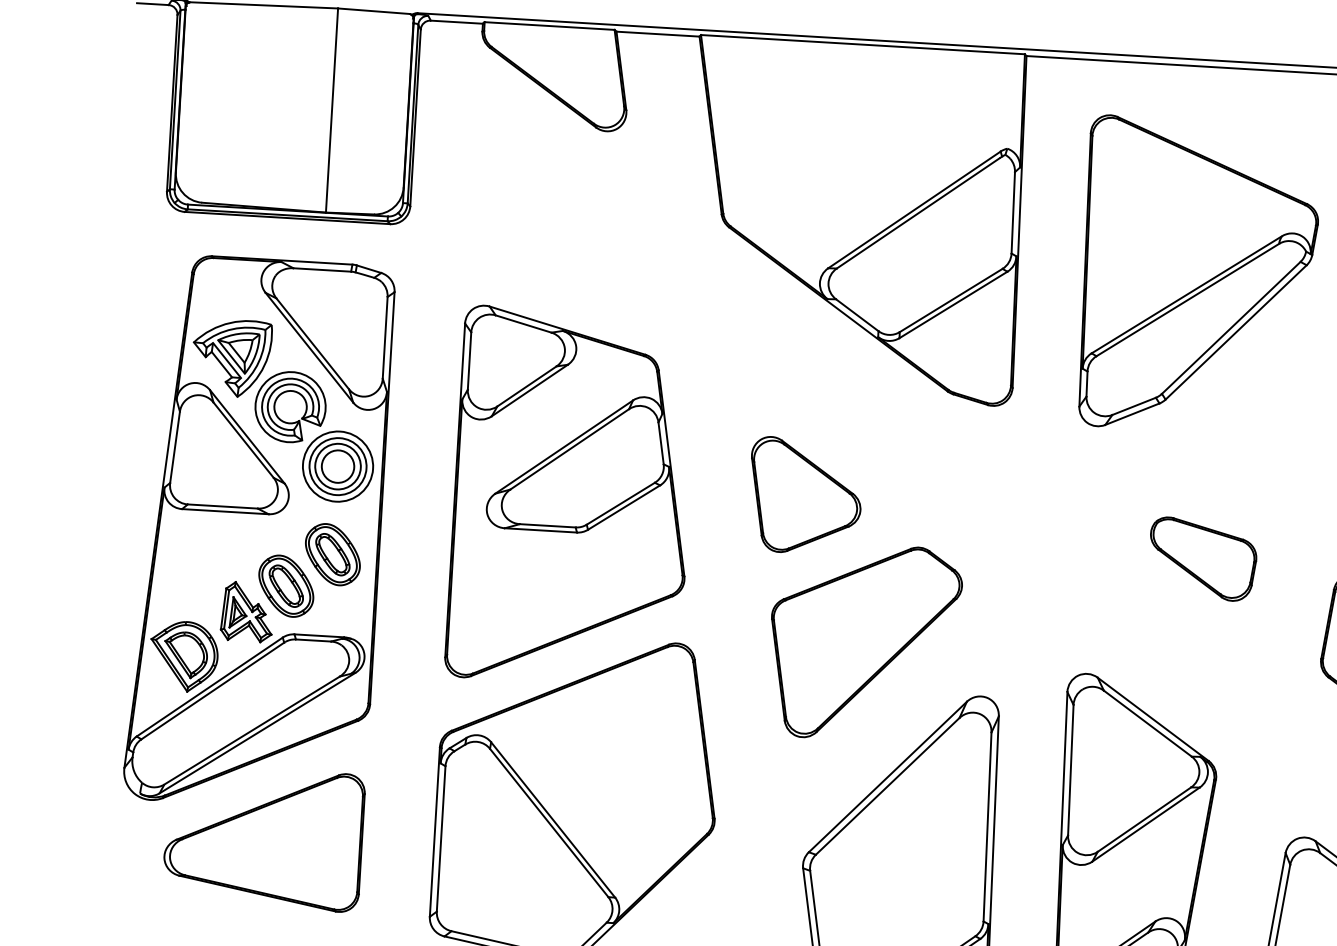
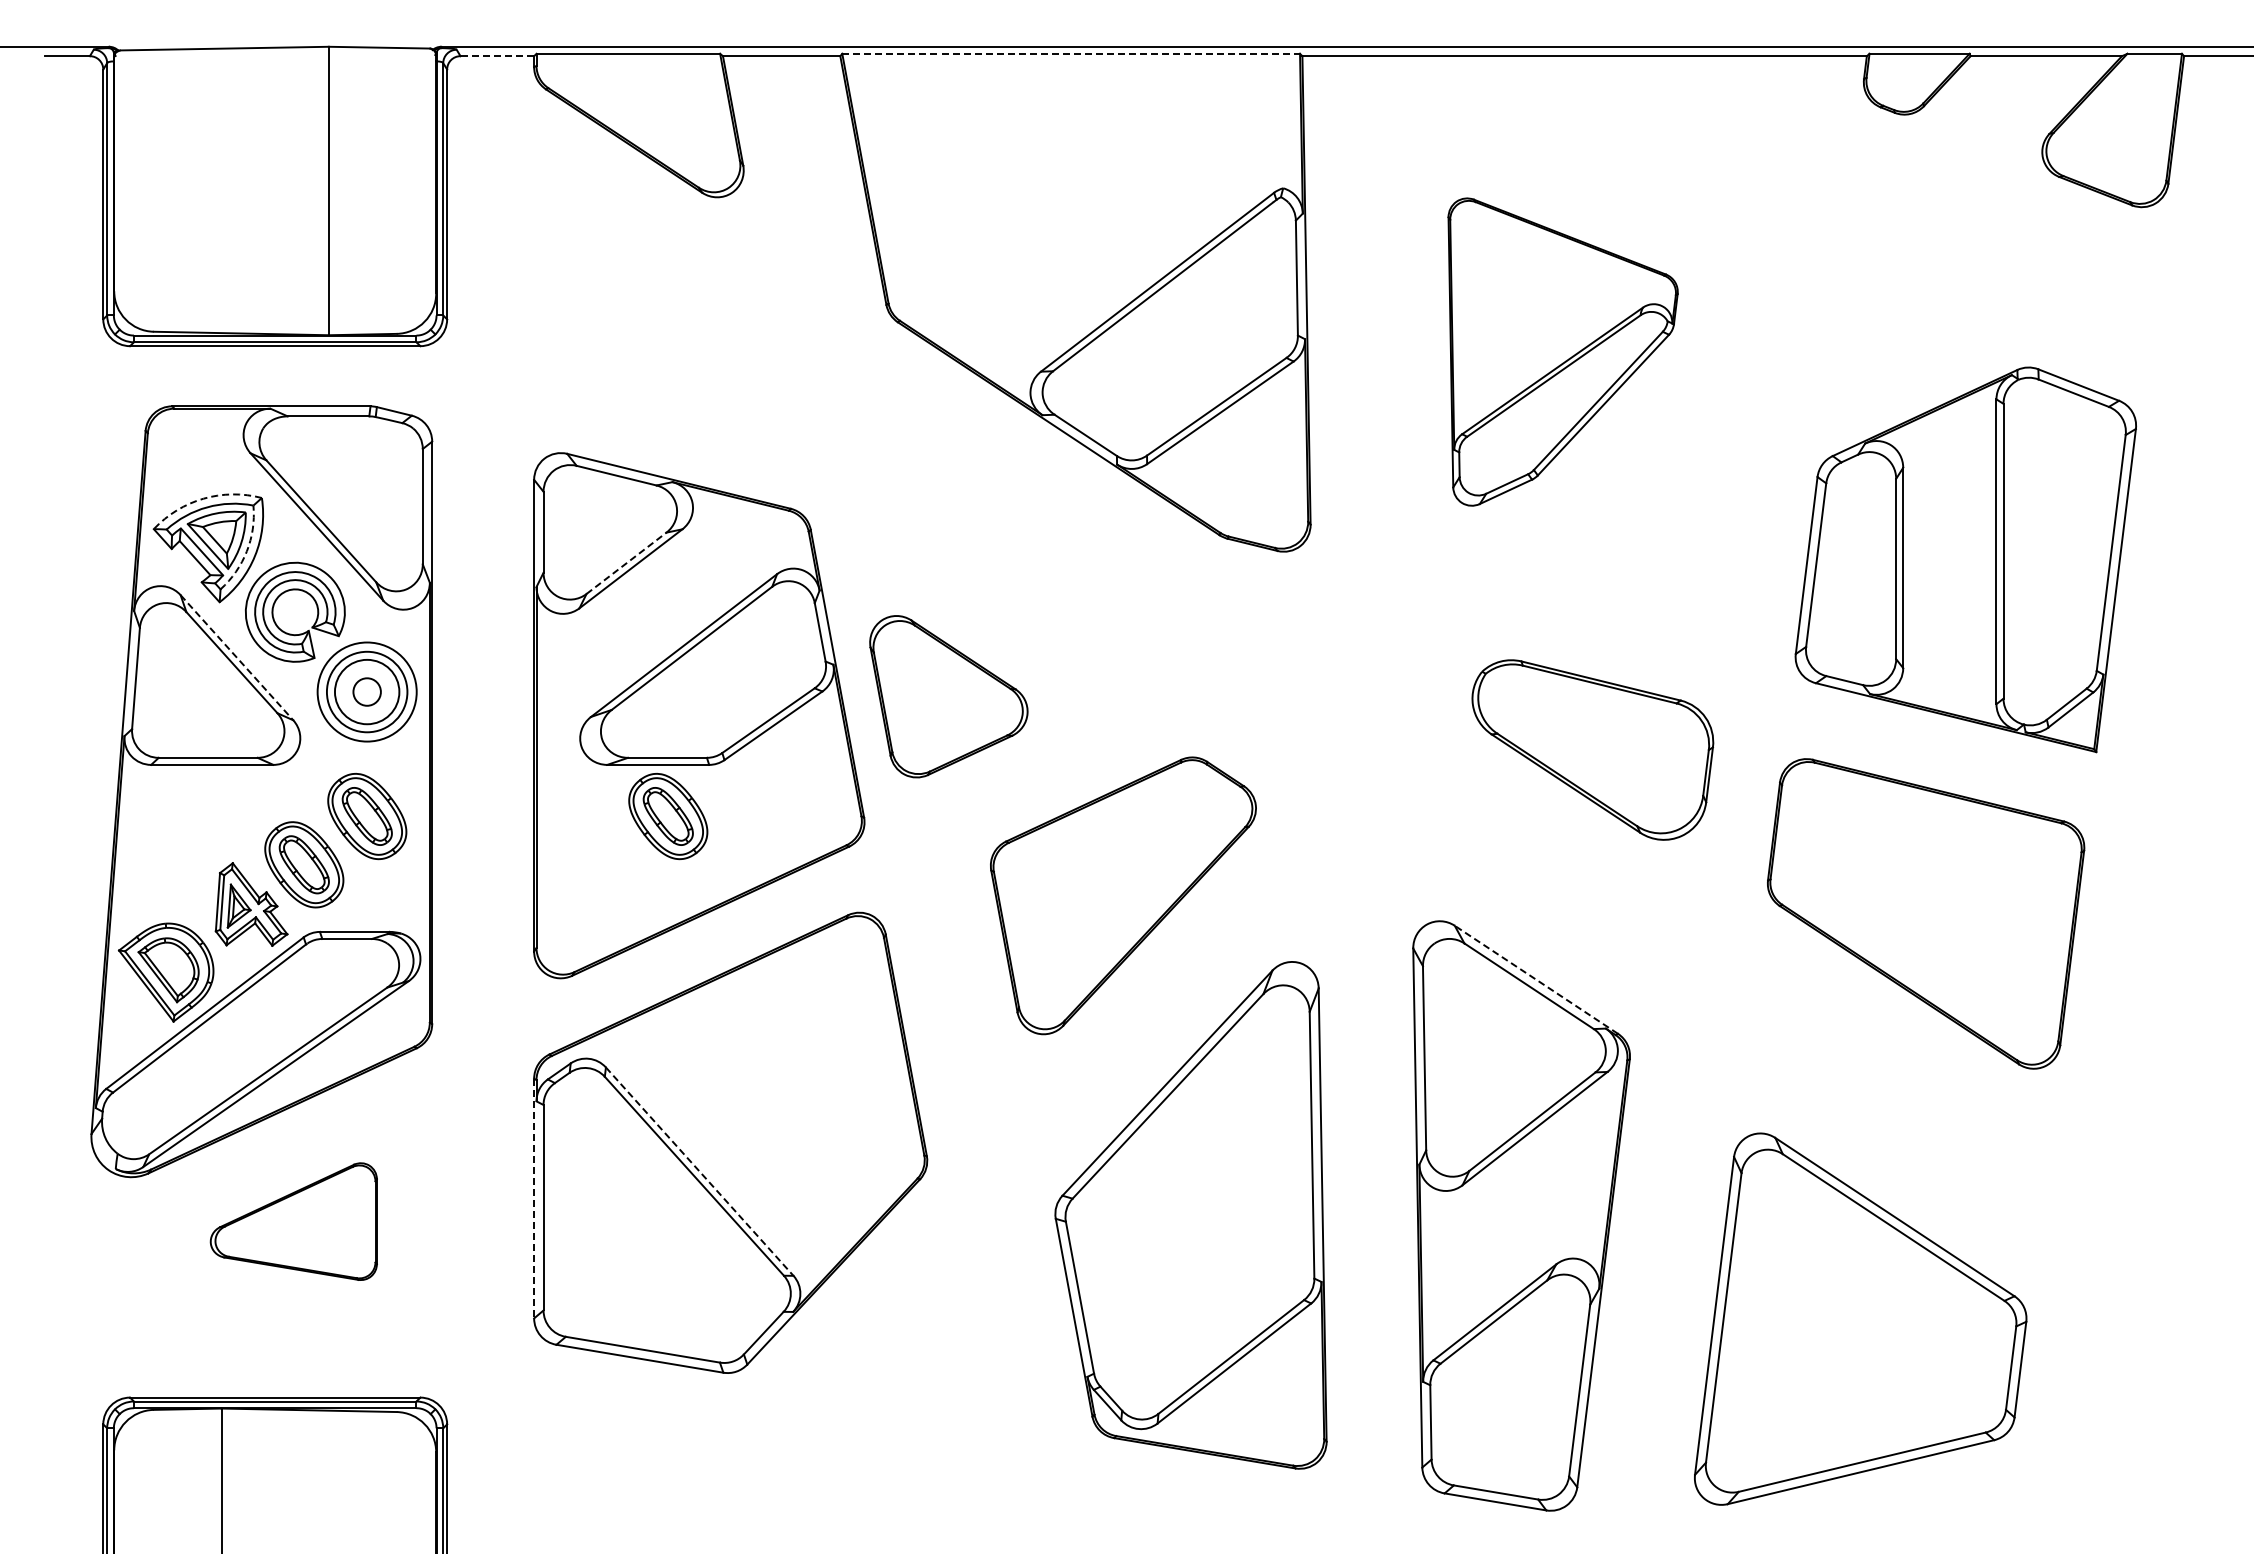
line: (456, 22) -> (497, 56), solid -> dashed
line: (863, 44) -> (1071, 53), solid -> dashed
part: (1198, 275) -> (1562, 351), size x0.7
arc: (230, 322) -> (203, 498), solid -> dashed
arc: (258, 362) -> (246, 551), solid -> dashed
line: (526, 386) -> (626, 563), solid -> dashed
line: (247, 437) -> (237, 658), solid -> dashed
circle: (338, 466) -> (367, 691), size x0.6
part: (805, 496) -> (948, 696), moved
part: (1202, 559) -> (1592, 750), size x1.6
part: (546, 567) -> (668, 816), added
line: (1153, 719) -> (1536, 979), solid -> dashed
line: (553, 820) -> (700, 1172), solid -> dashed
line: (435, 832) -> (534, 1198), solid -> dashed
part: (263, 838) -> (293, 1221), size x0.6

